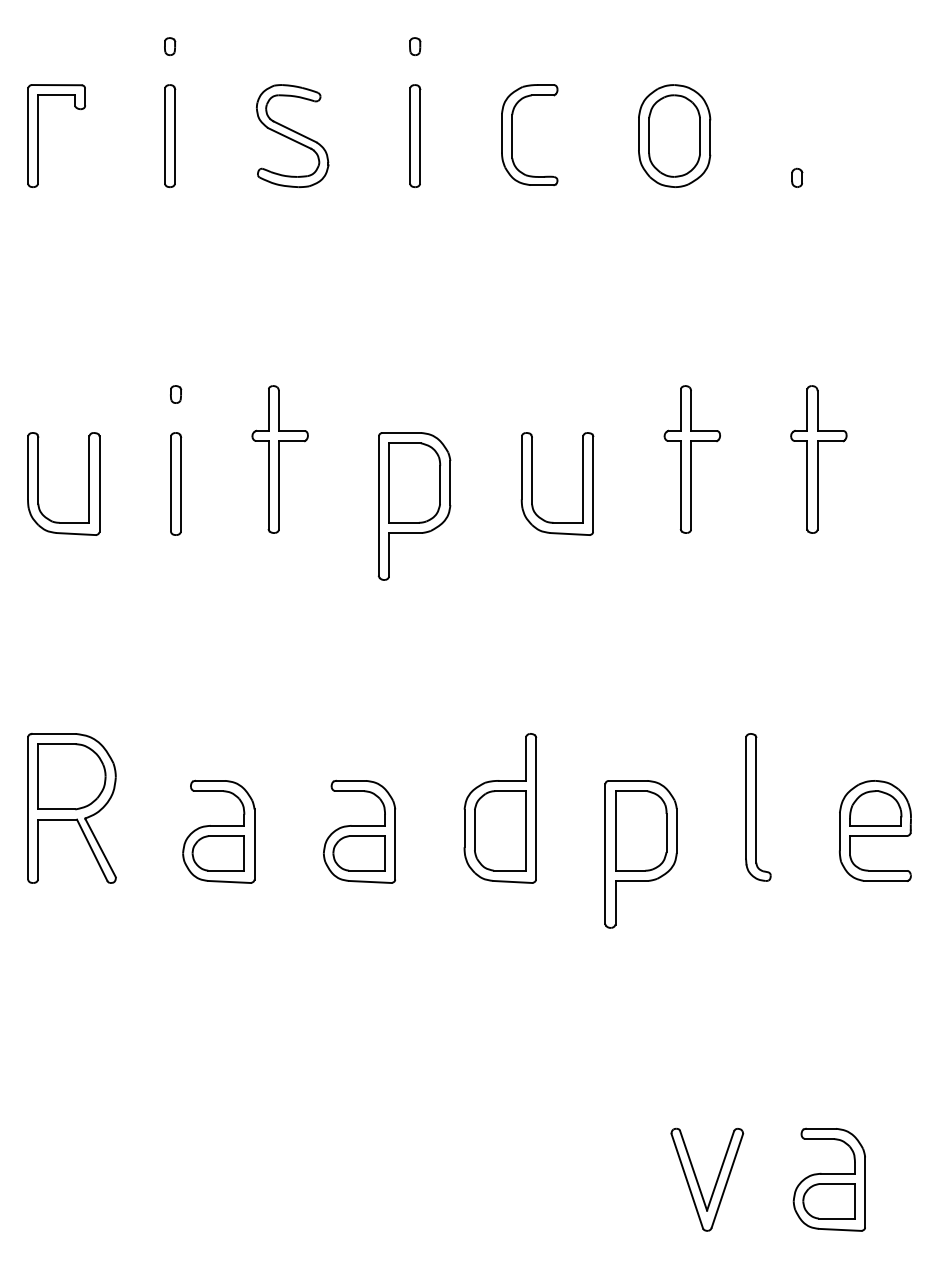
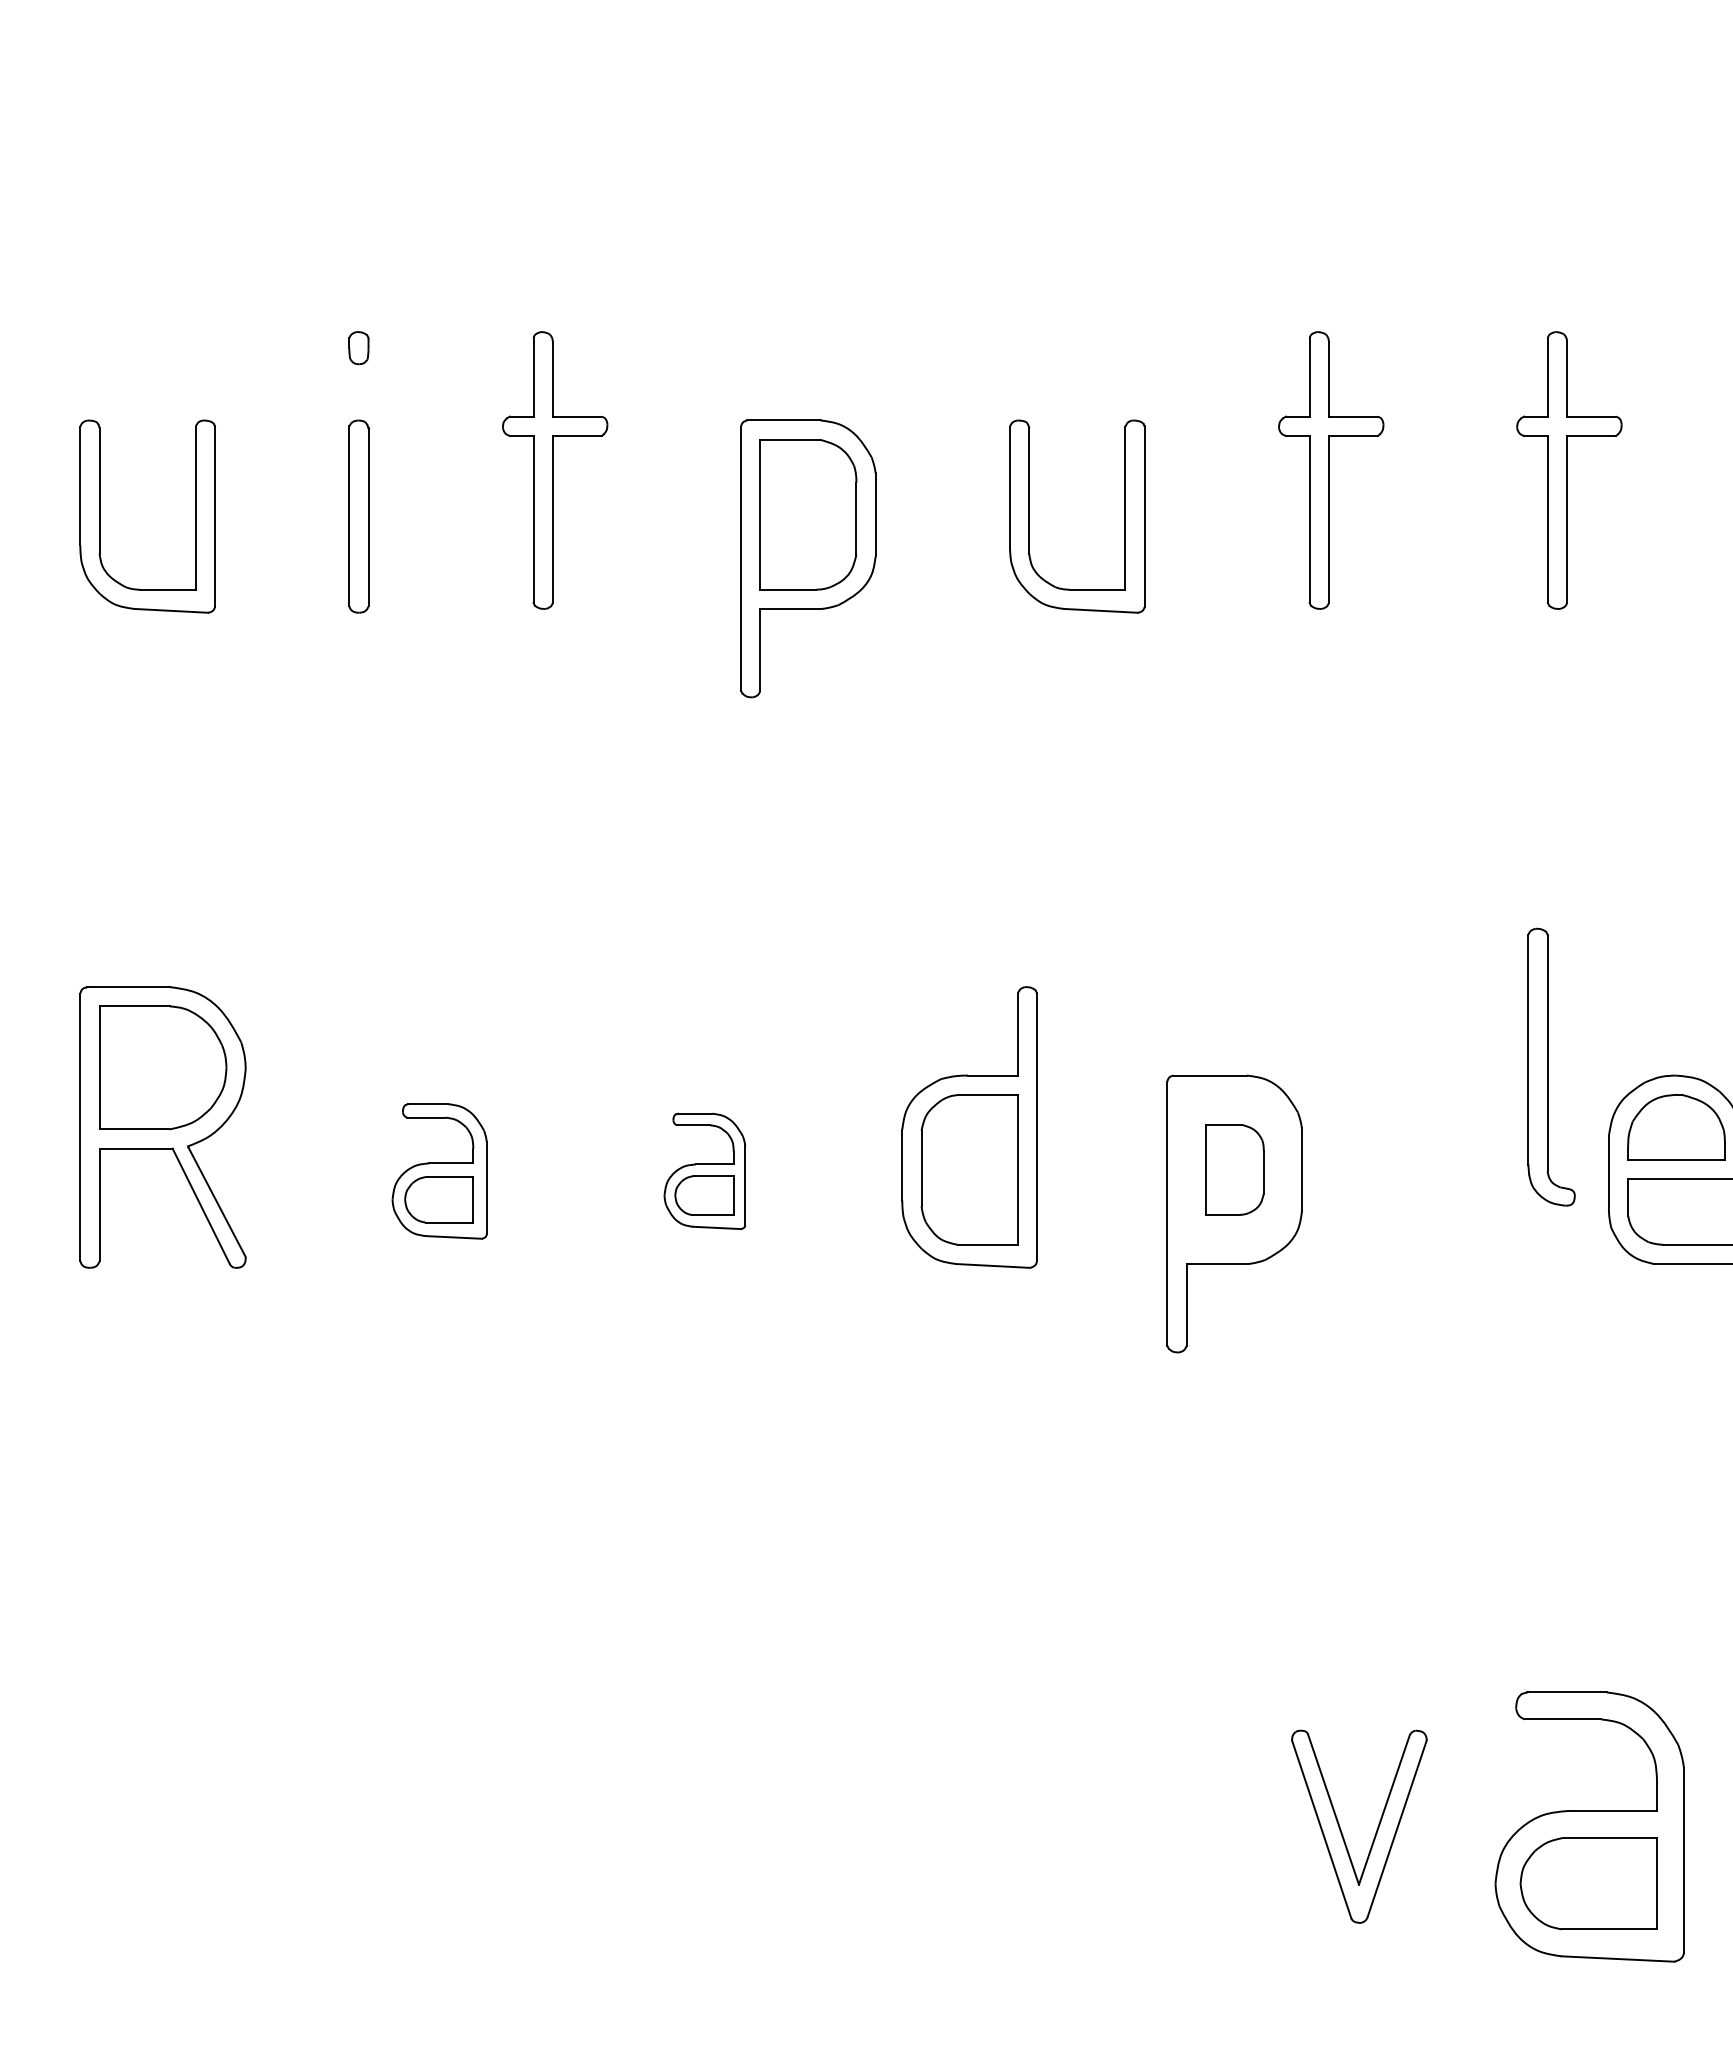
part: (758, 807) -> (1551, 1067), moved
part: (641, 830) -> (1235, 1169), size x0.6
part: (218, 831) -> (438, 1170), size x0.7
part: (359, 831) -> (704, 1170), size x0.6
part: (828, 1179) -> (1587, 1826), size x1.4

